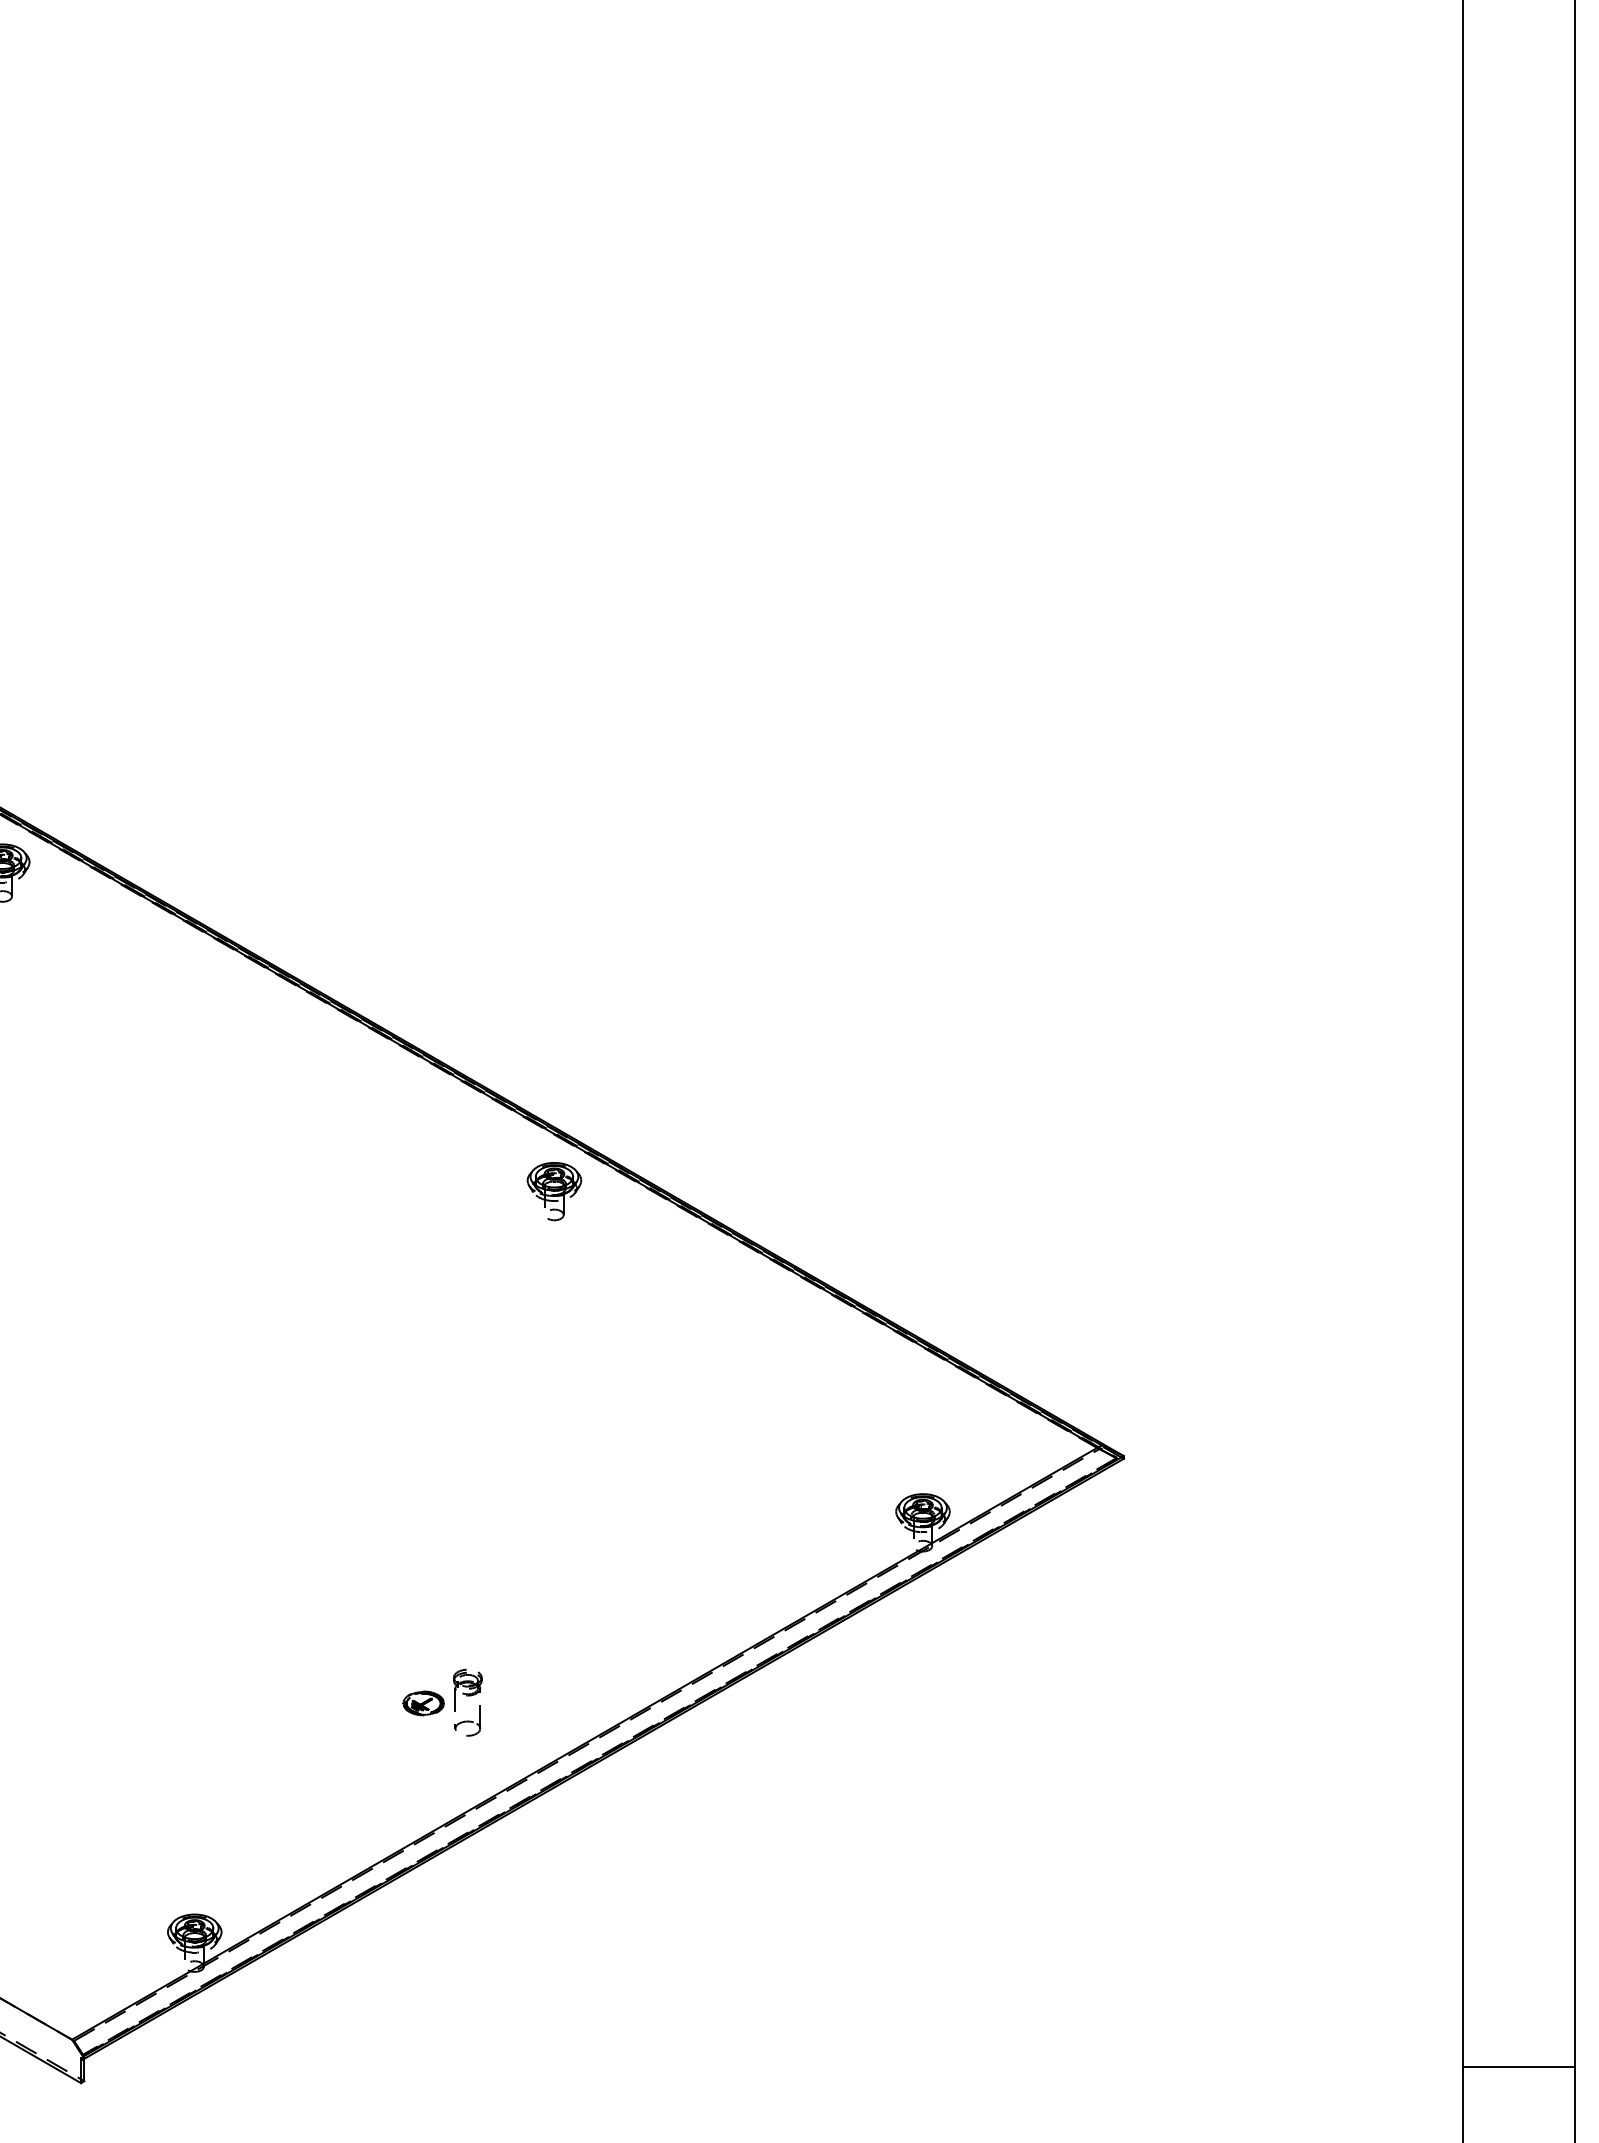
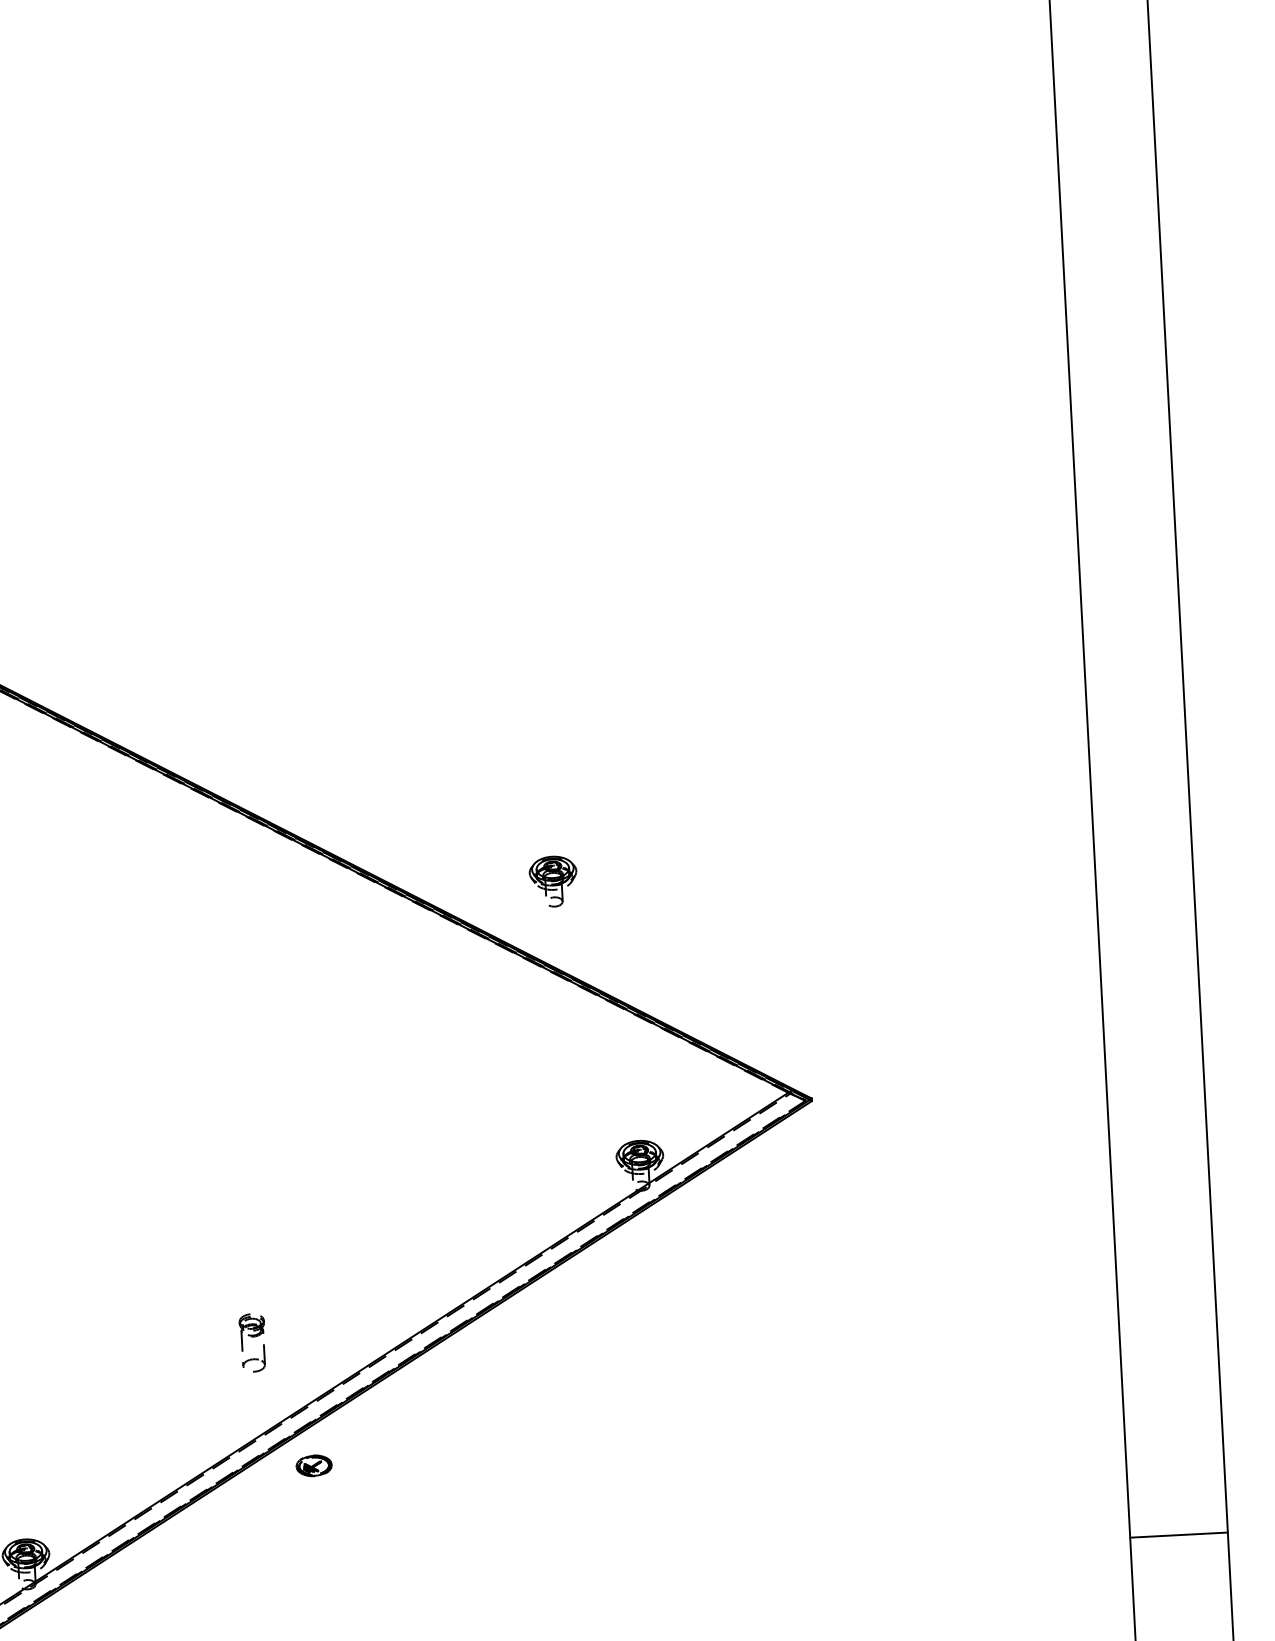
part: (554, 1191) -> (553, 881), moved
part: (423, 1703) -> (314, 1465), moved
line: (1518, 2066) -> (1178, 1534), moved

